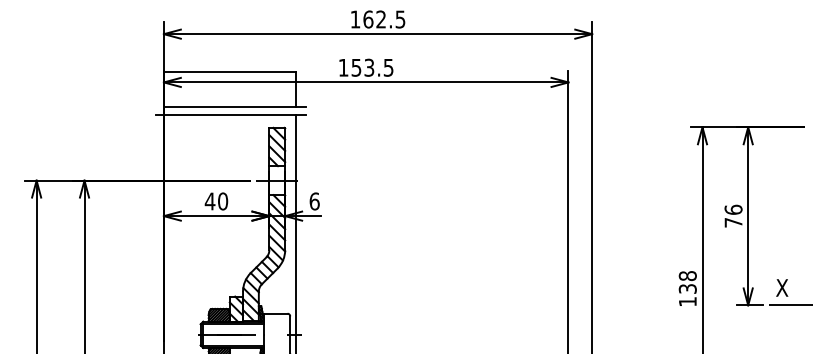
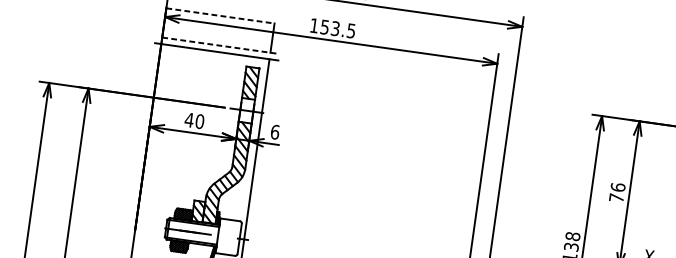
line: (229, 71) -> (220, 15), solid -> dashed
line: (235, 107) -> (221, 45), solid -> dashed

